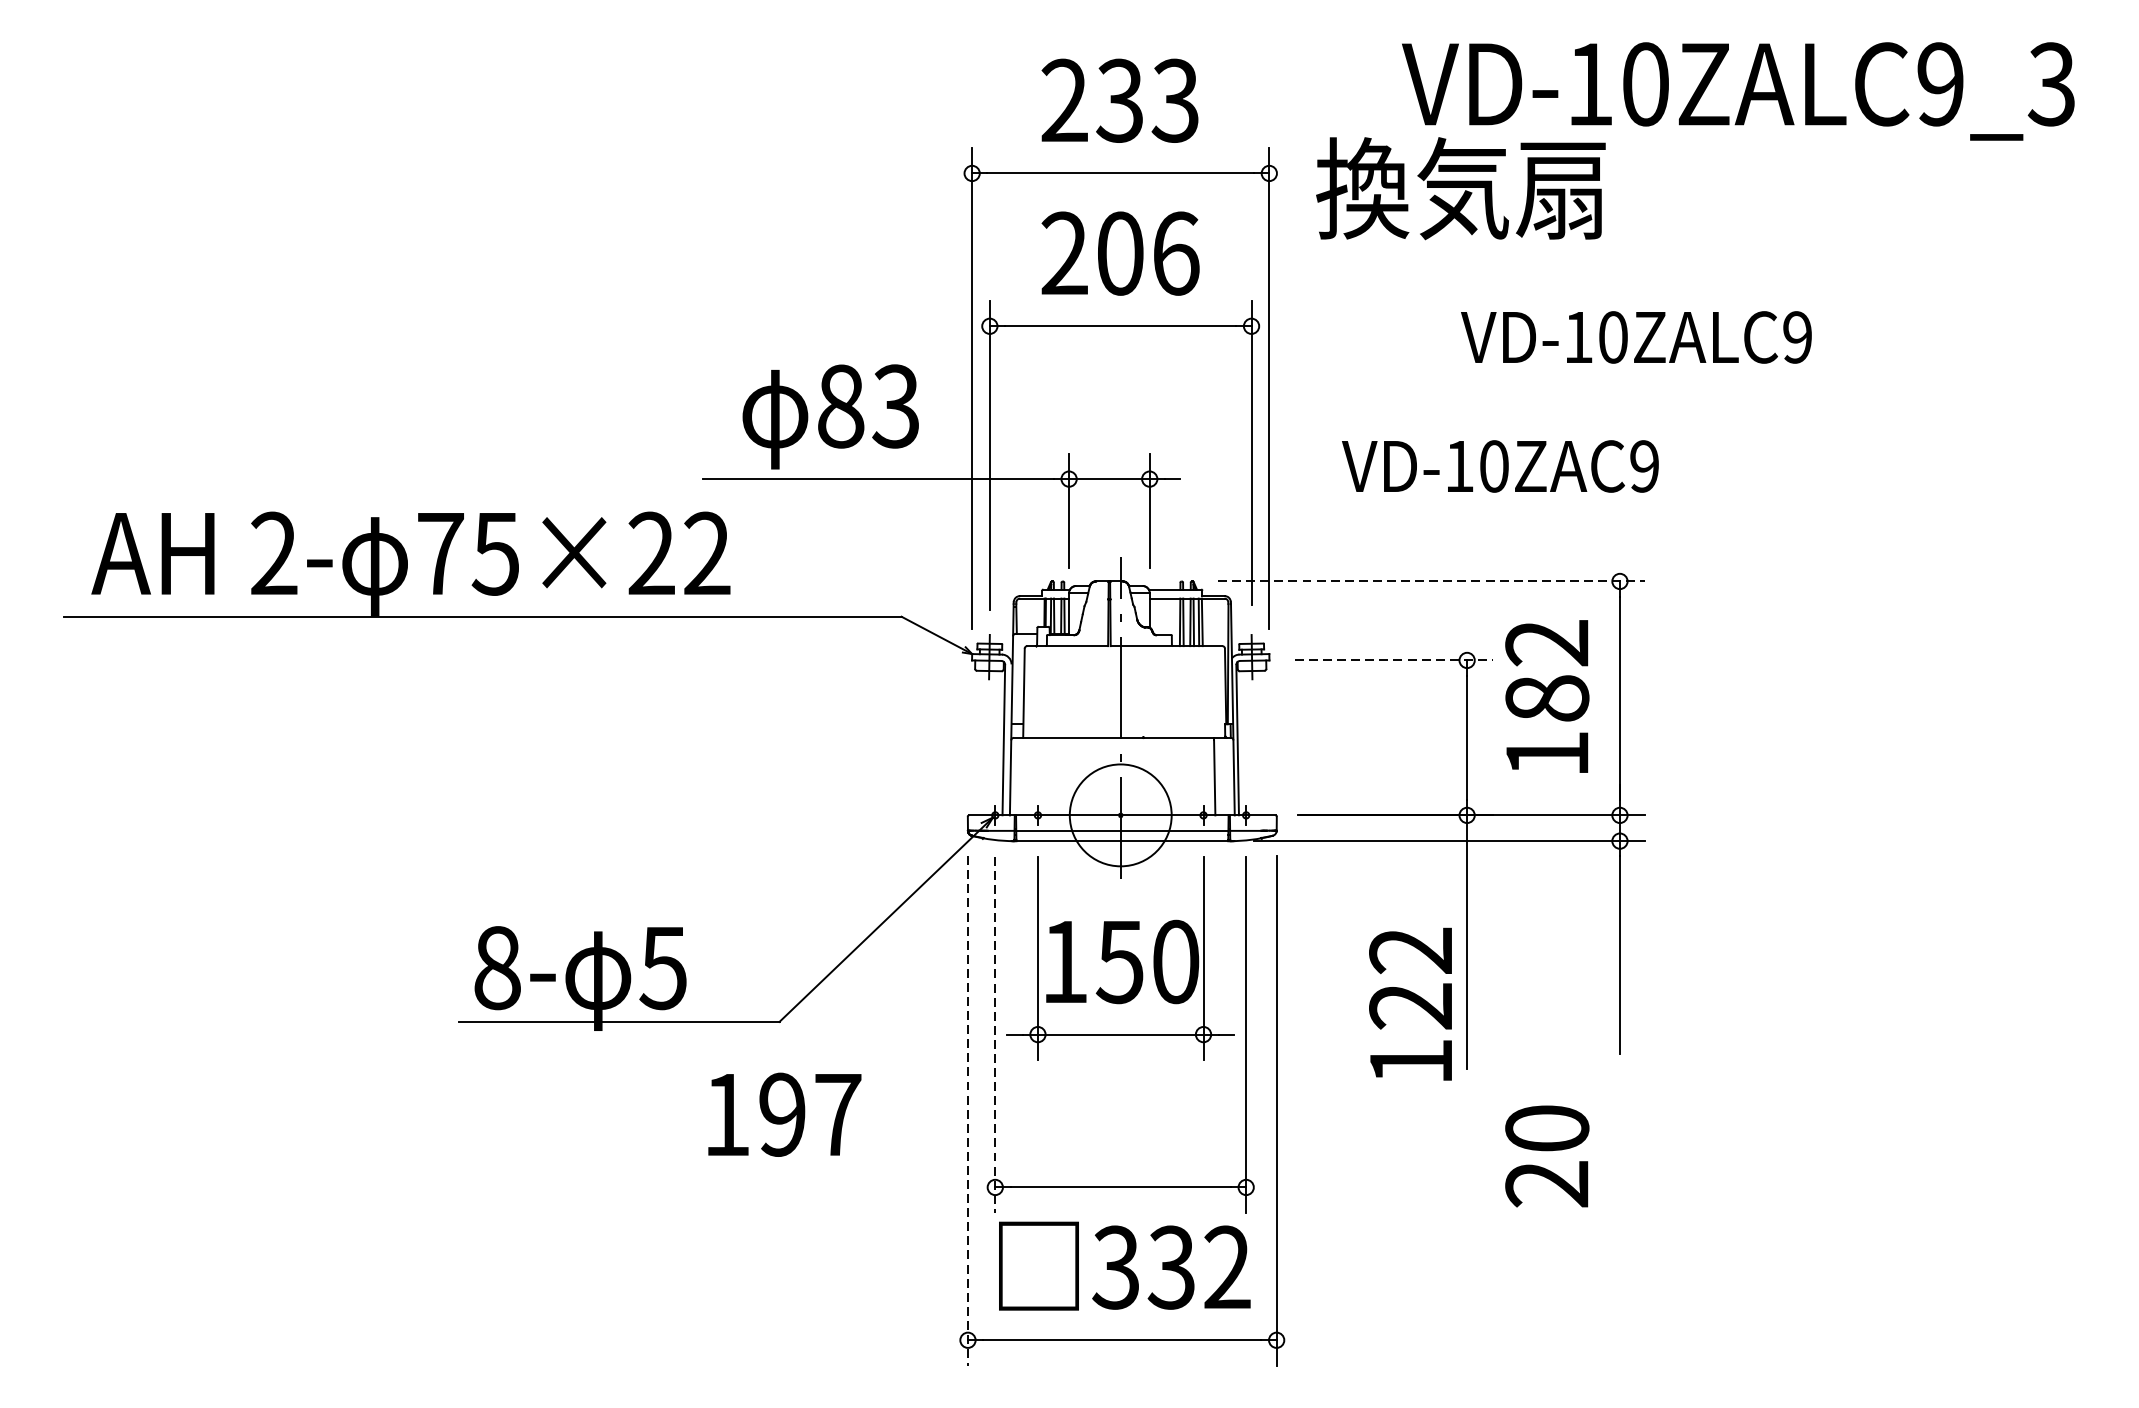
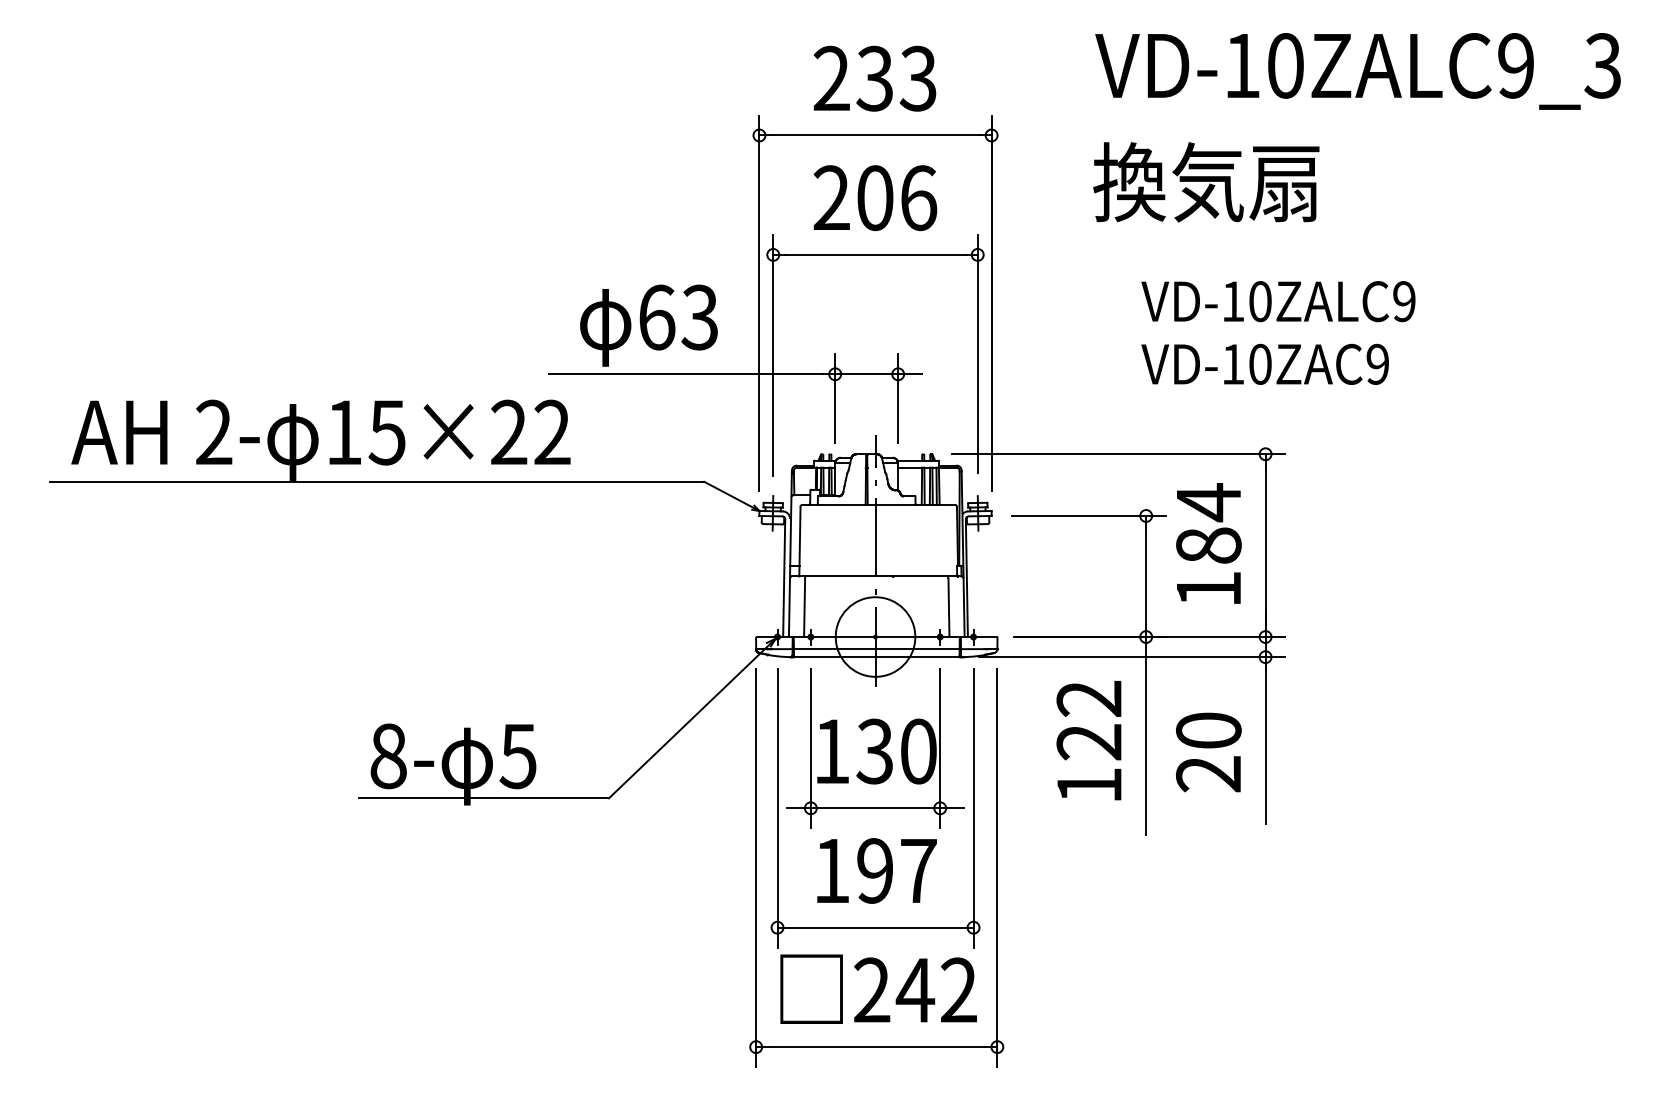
text: (1461, 188) -> (1206, 182), moved
text: (1636, 337) -> (1278, 301), moved
text: (841, 406) -> (657, 317), 83 -> 63
text: (1499, 465) -> (1264, 363), moved
text: (441, 553) -> (344, 432), 75×22 -> 15×22
line: (1431, 581) -> (1118, 454), dashed -> solid
text: (1546, 643) -> (1208, 502), 182 -> 184
line: (1394, 659) -> (1089, 515), dashed -> solid
line: (1029, 776) -> (804, 606), added
text: (1119, 961) -> (874, 751), 150 -> 130
text: (1409, 1004) -> (1088, 740), moved
line: (995, 1036) -> (777, 809), dashed -> solid
line: (968, 1111) -> (756, 868), dashed -> solid
text: (784, 1114) -> (876, 870), moved
text: (1546, 1156) -> (1208, 752), moved
text: (1145, 1267) -> (894, 990), 332 -> 242

